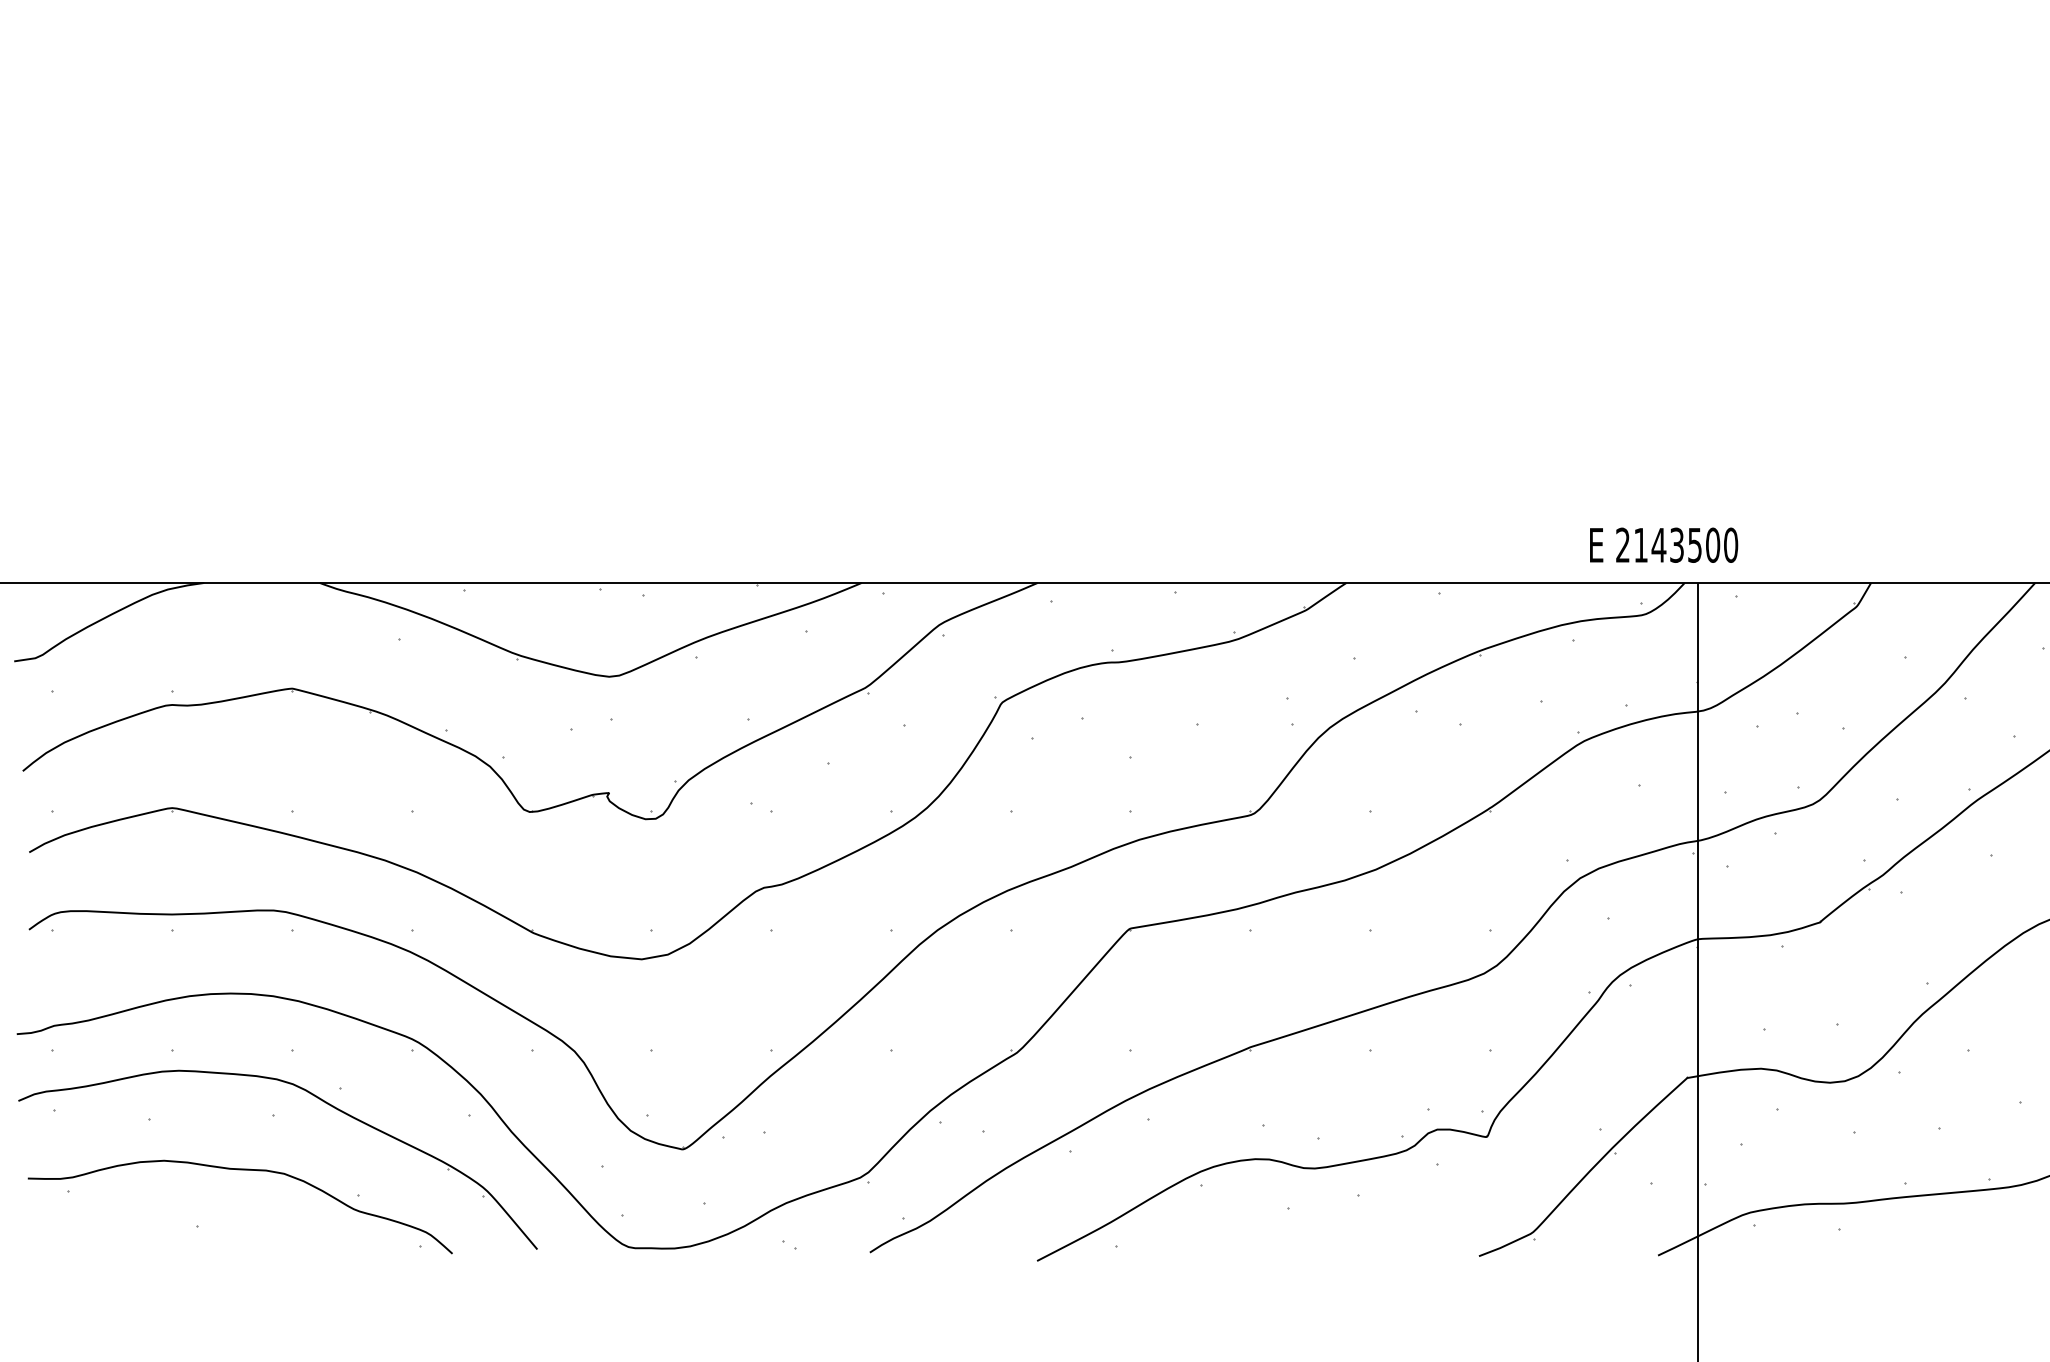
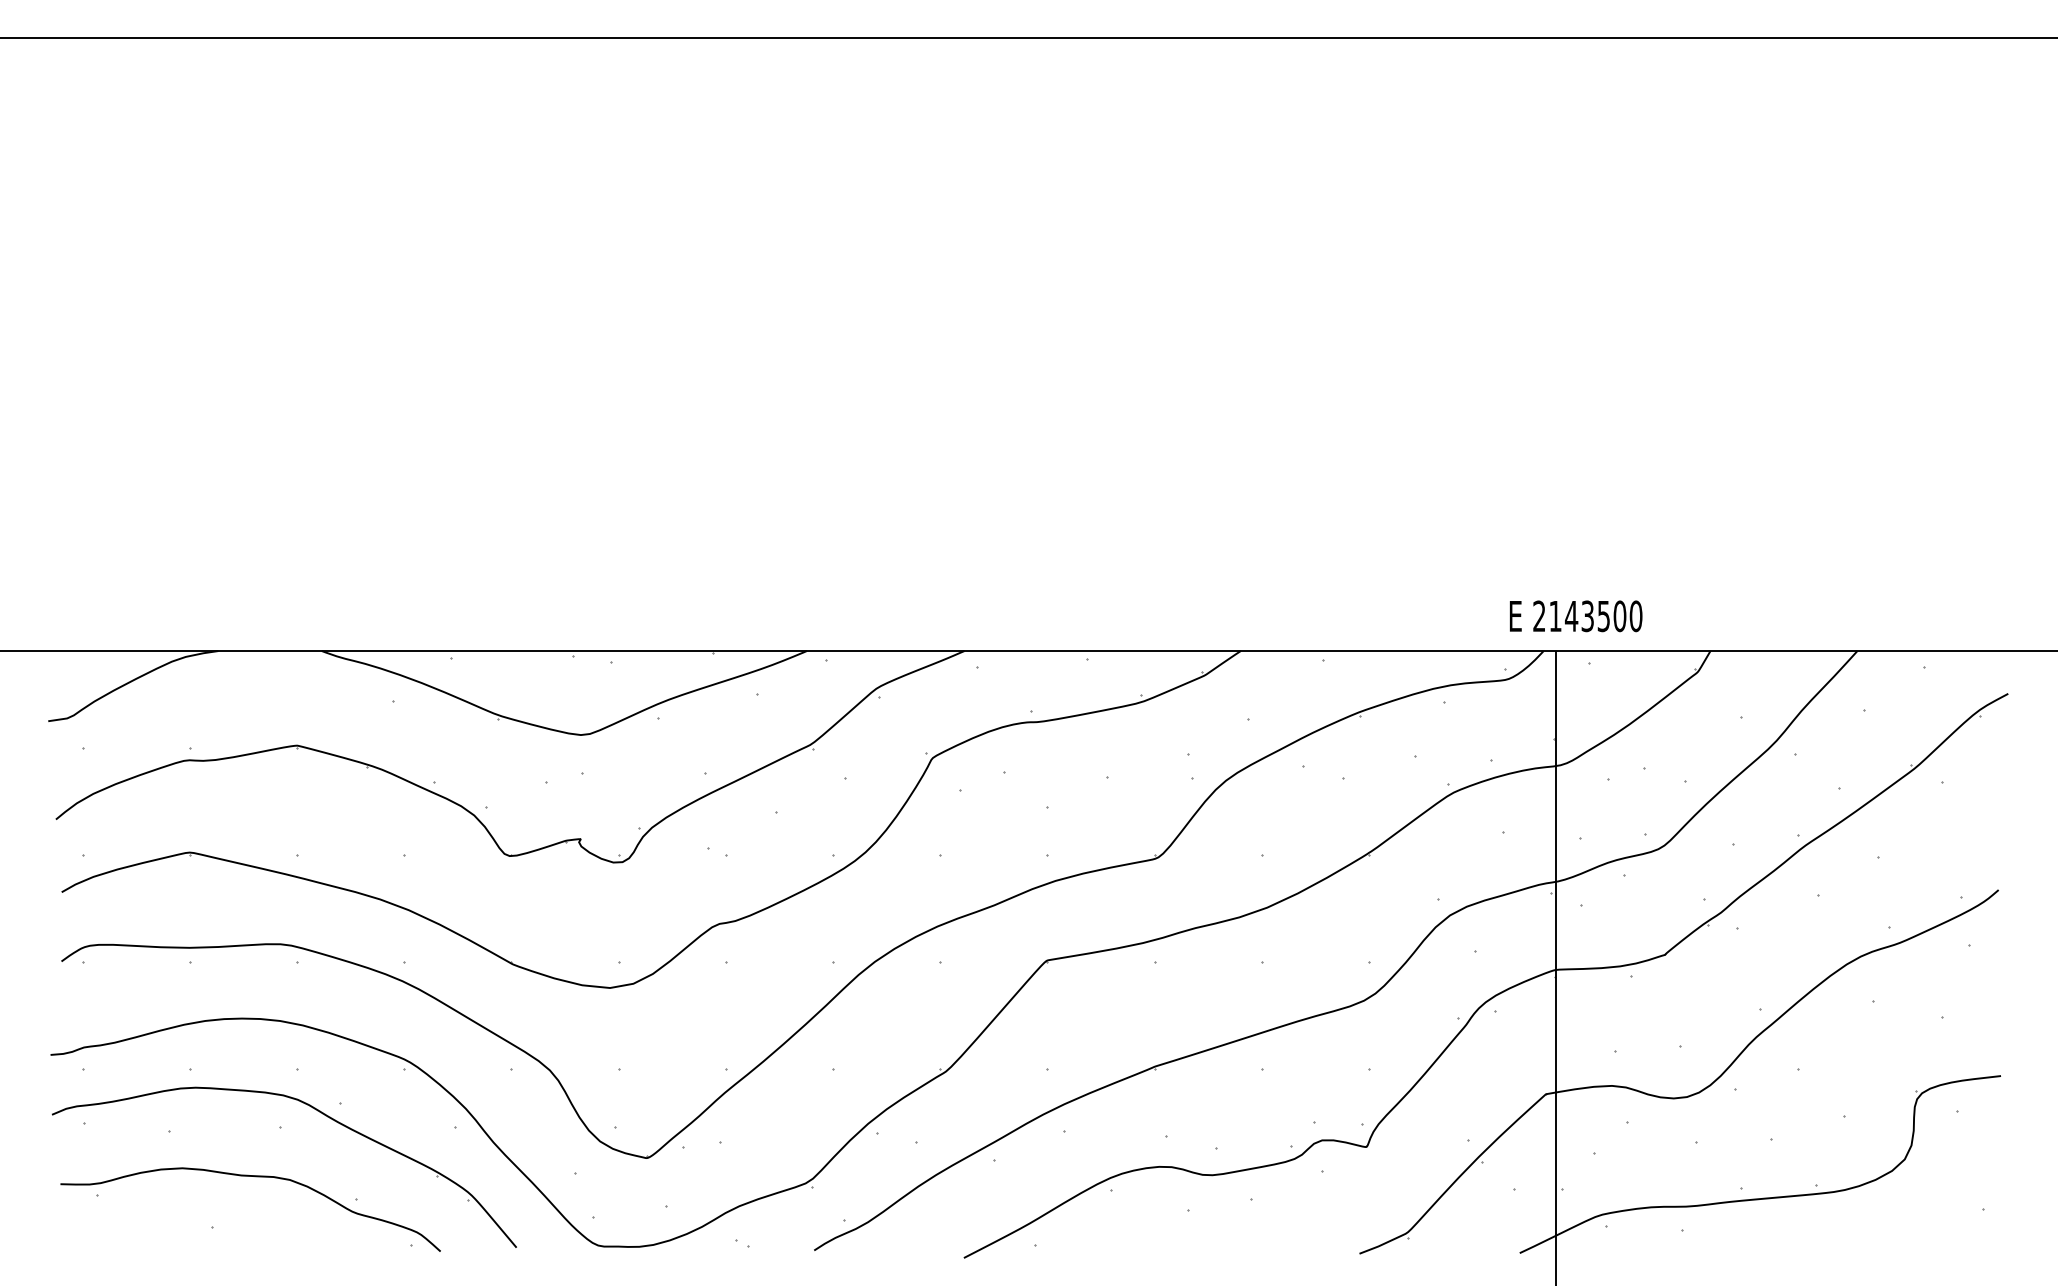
text: (1664, 545) -> (1576, 616), moved

